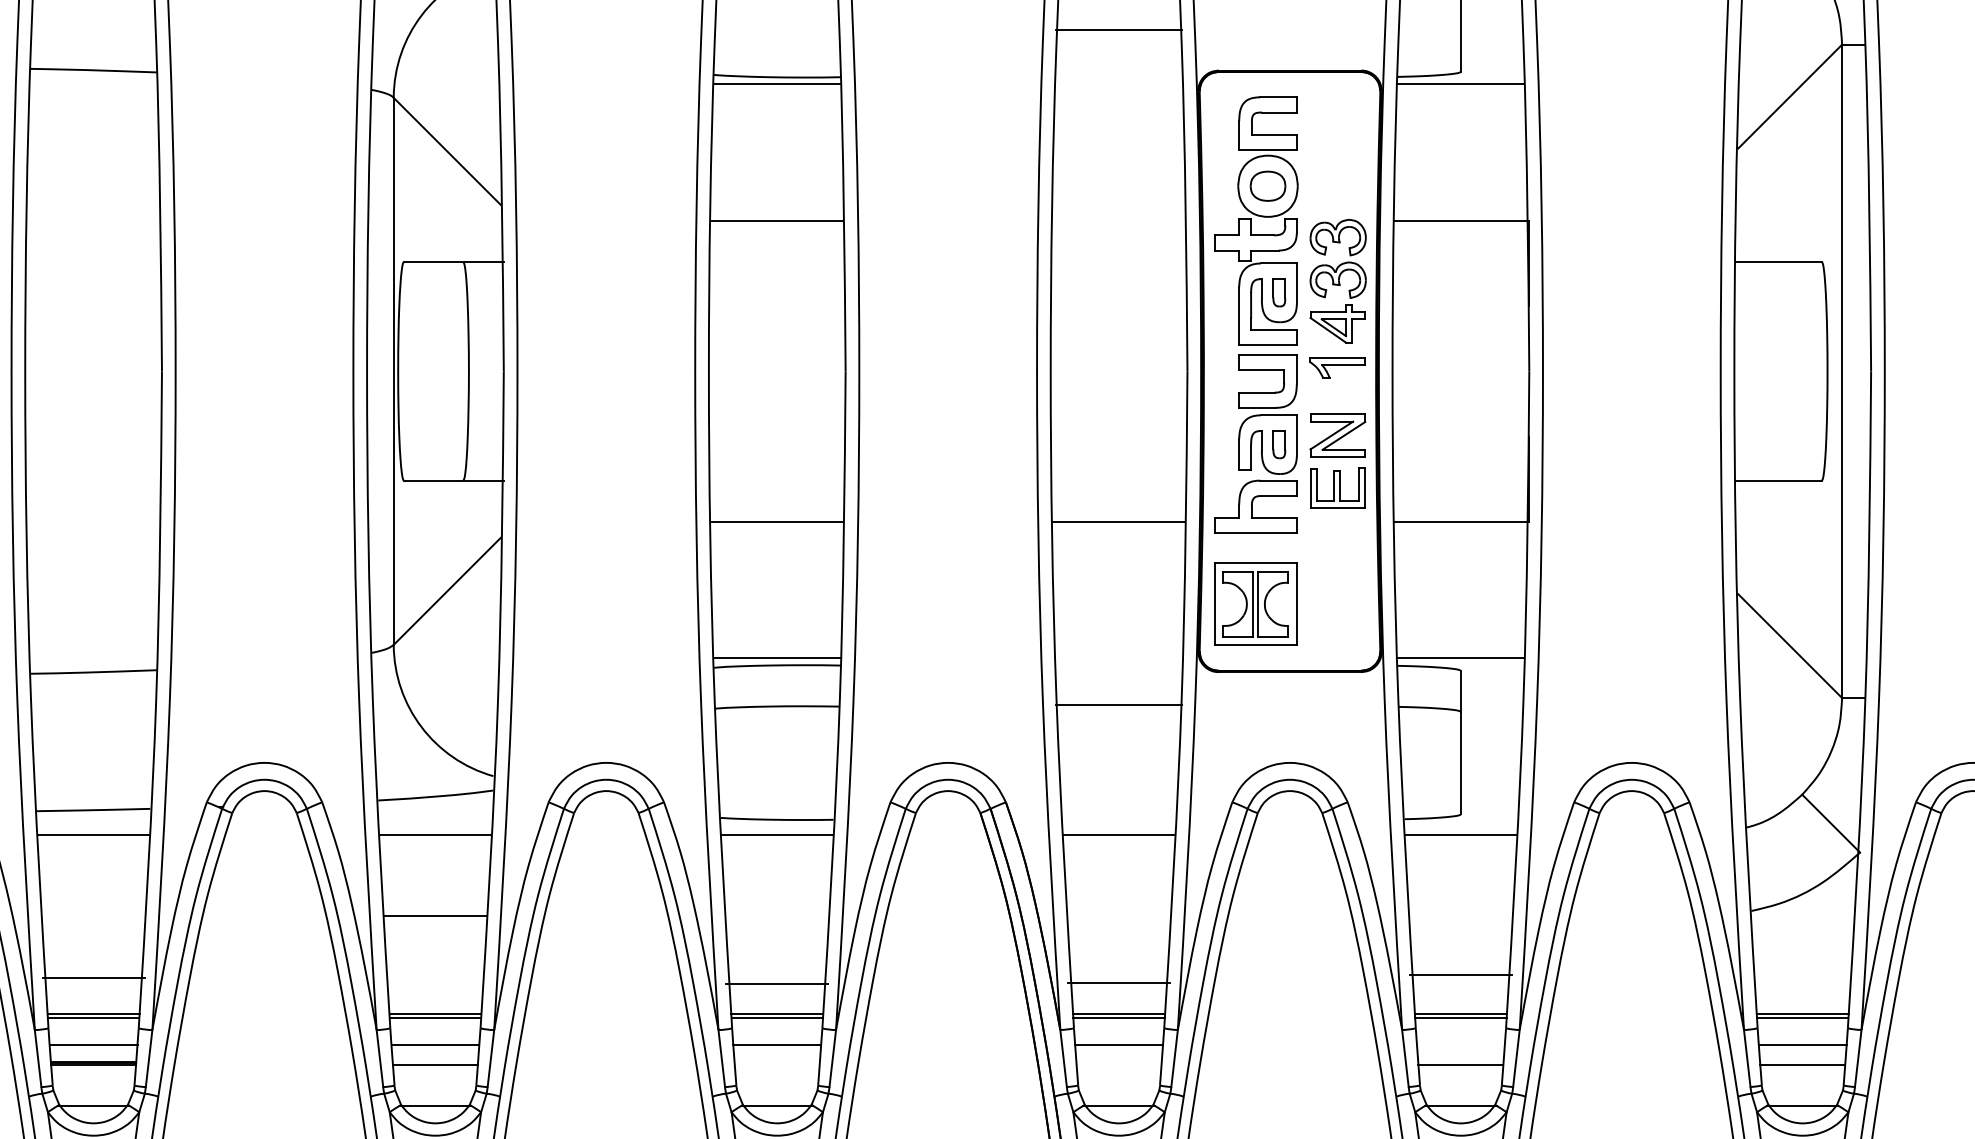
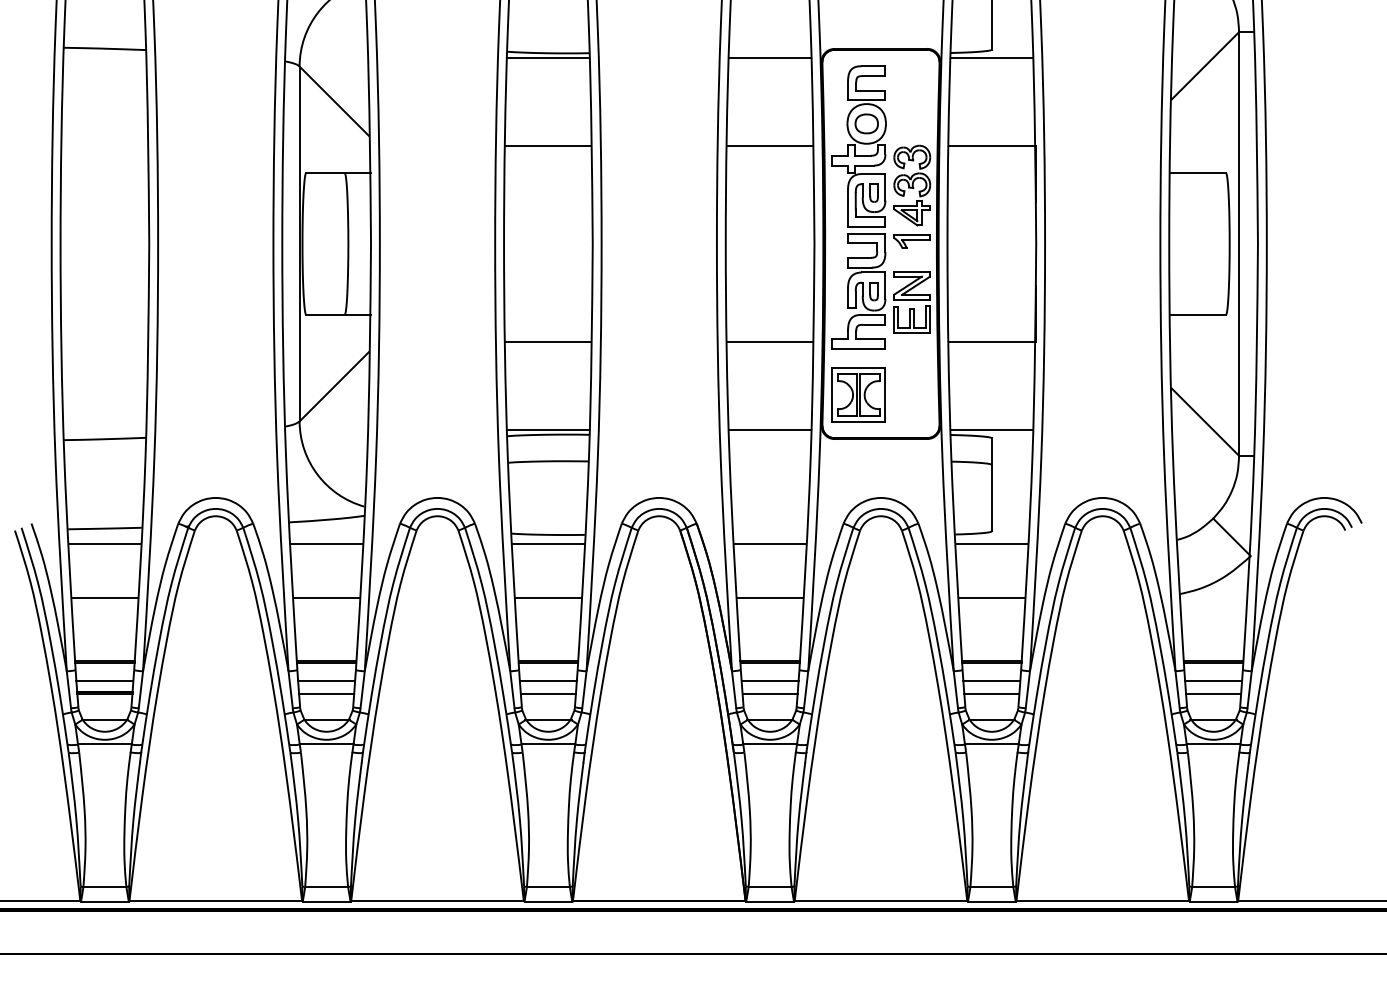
line: (1119, 29) -> (770, 57), moved
line: (1118, 221) -> (769, 146), added
line: (1119, 705) -> (770, 430), moved
line: (1460, 974) -> (991, 597), moved
line: (92, 977) -> (104, 597), moved
line: (1119, 982) -> (770, 597), moved
line: (777, 984) -> (548, 597), moved
line: (1460, 1044) -> (991, 680), added
line: (775, 1064) -> (547, 693), added
line: (1118, 1064) -> (769, 693), added

